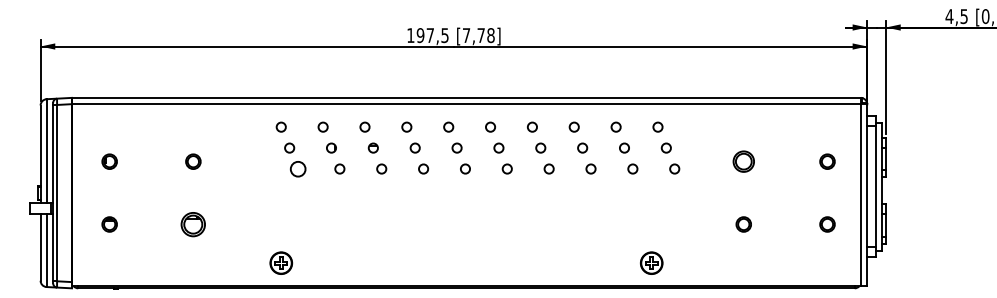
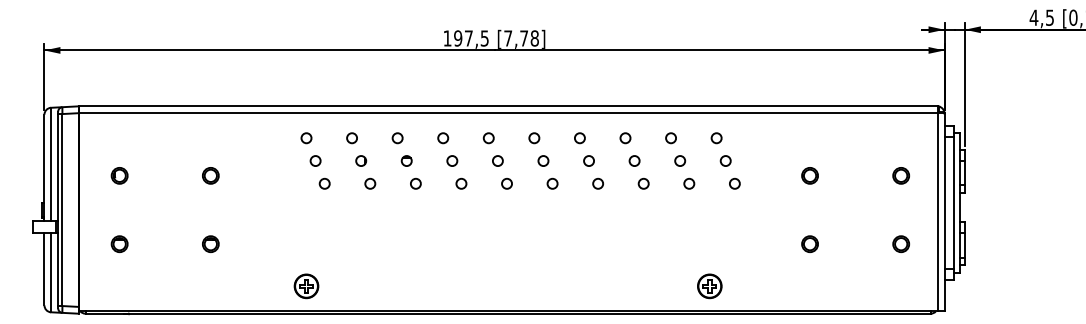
part: (743, 161) -> (809, 175), size x0.71
circle: (297, 168) -> (324, 183), size x0.62
part: (193, 223) -> (210, 243), size x0.62

